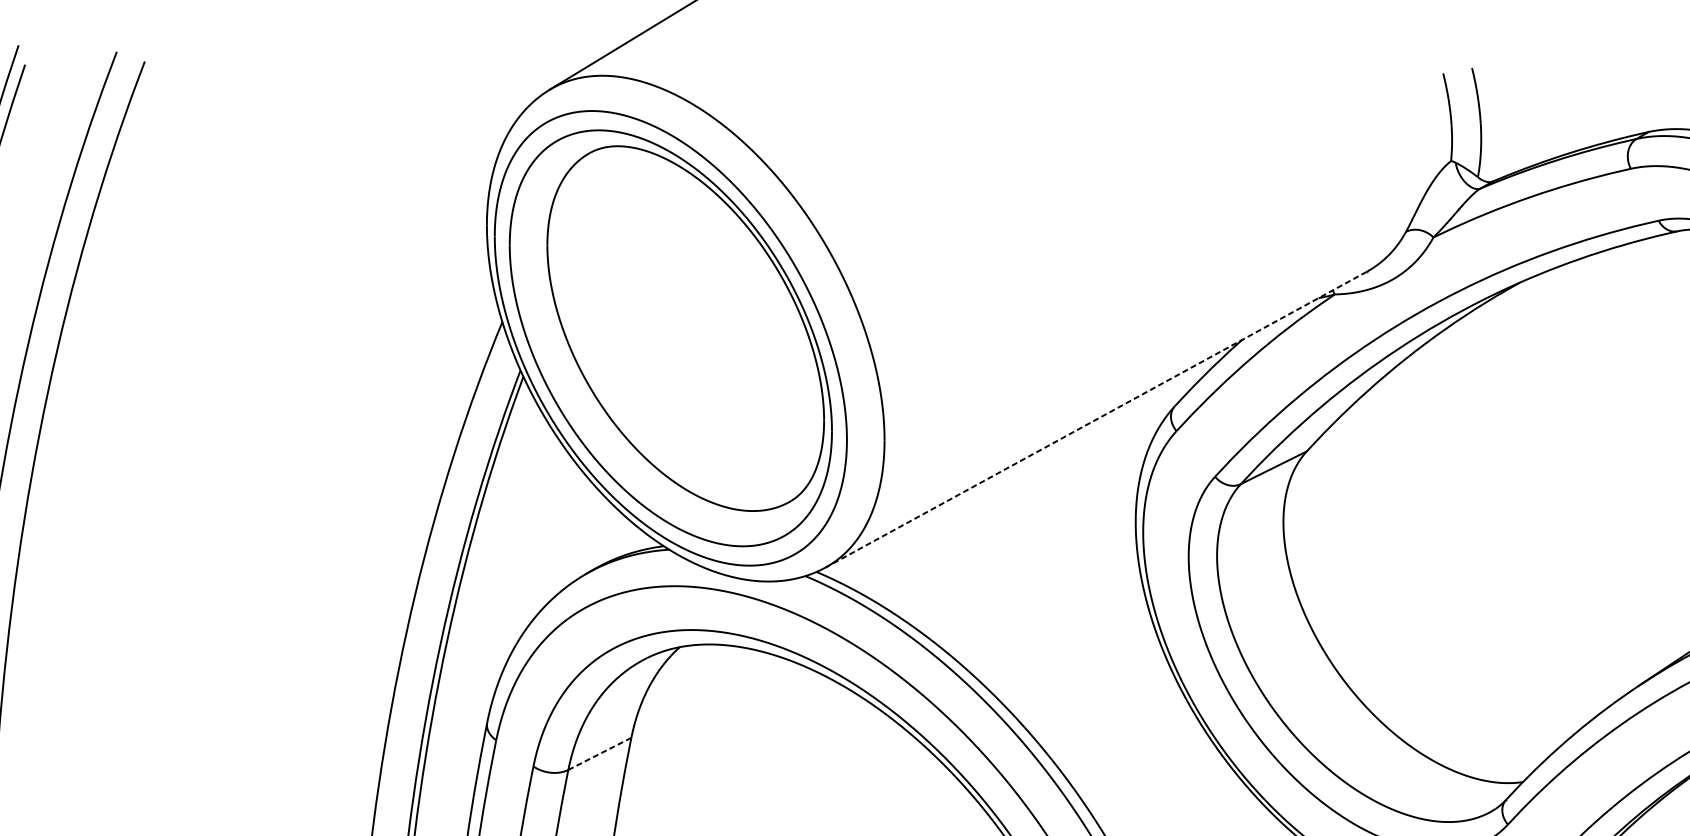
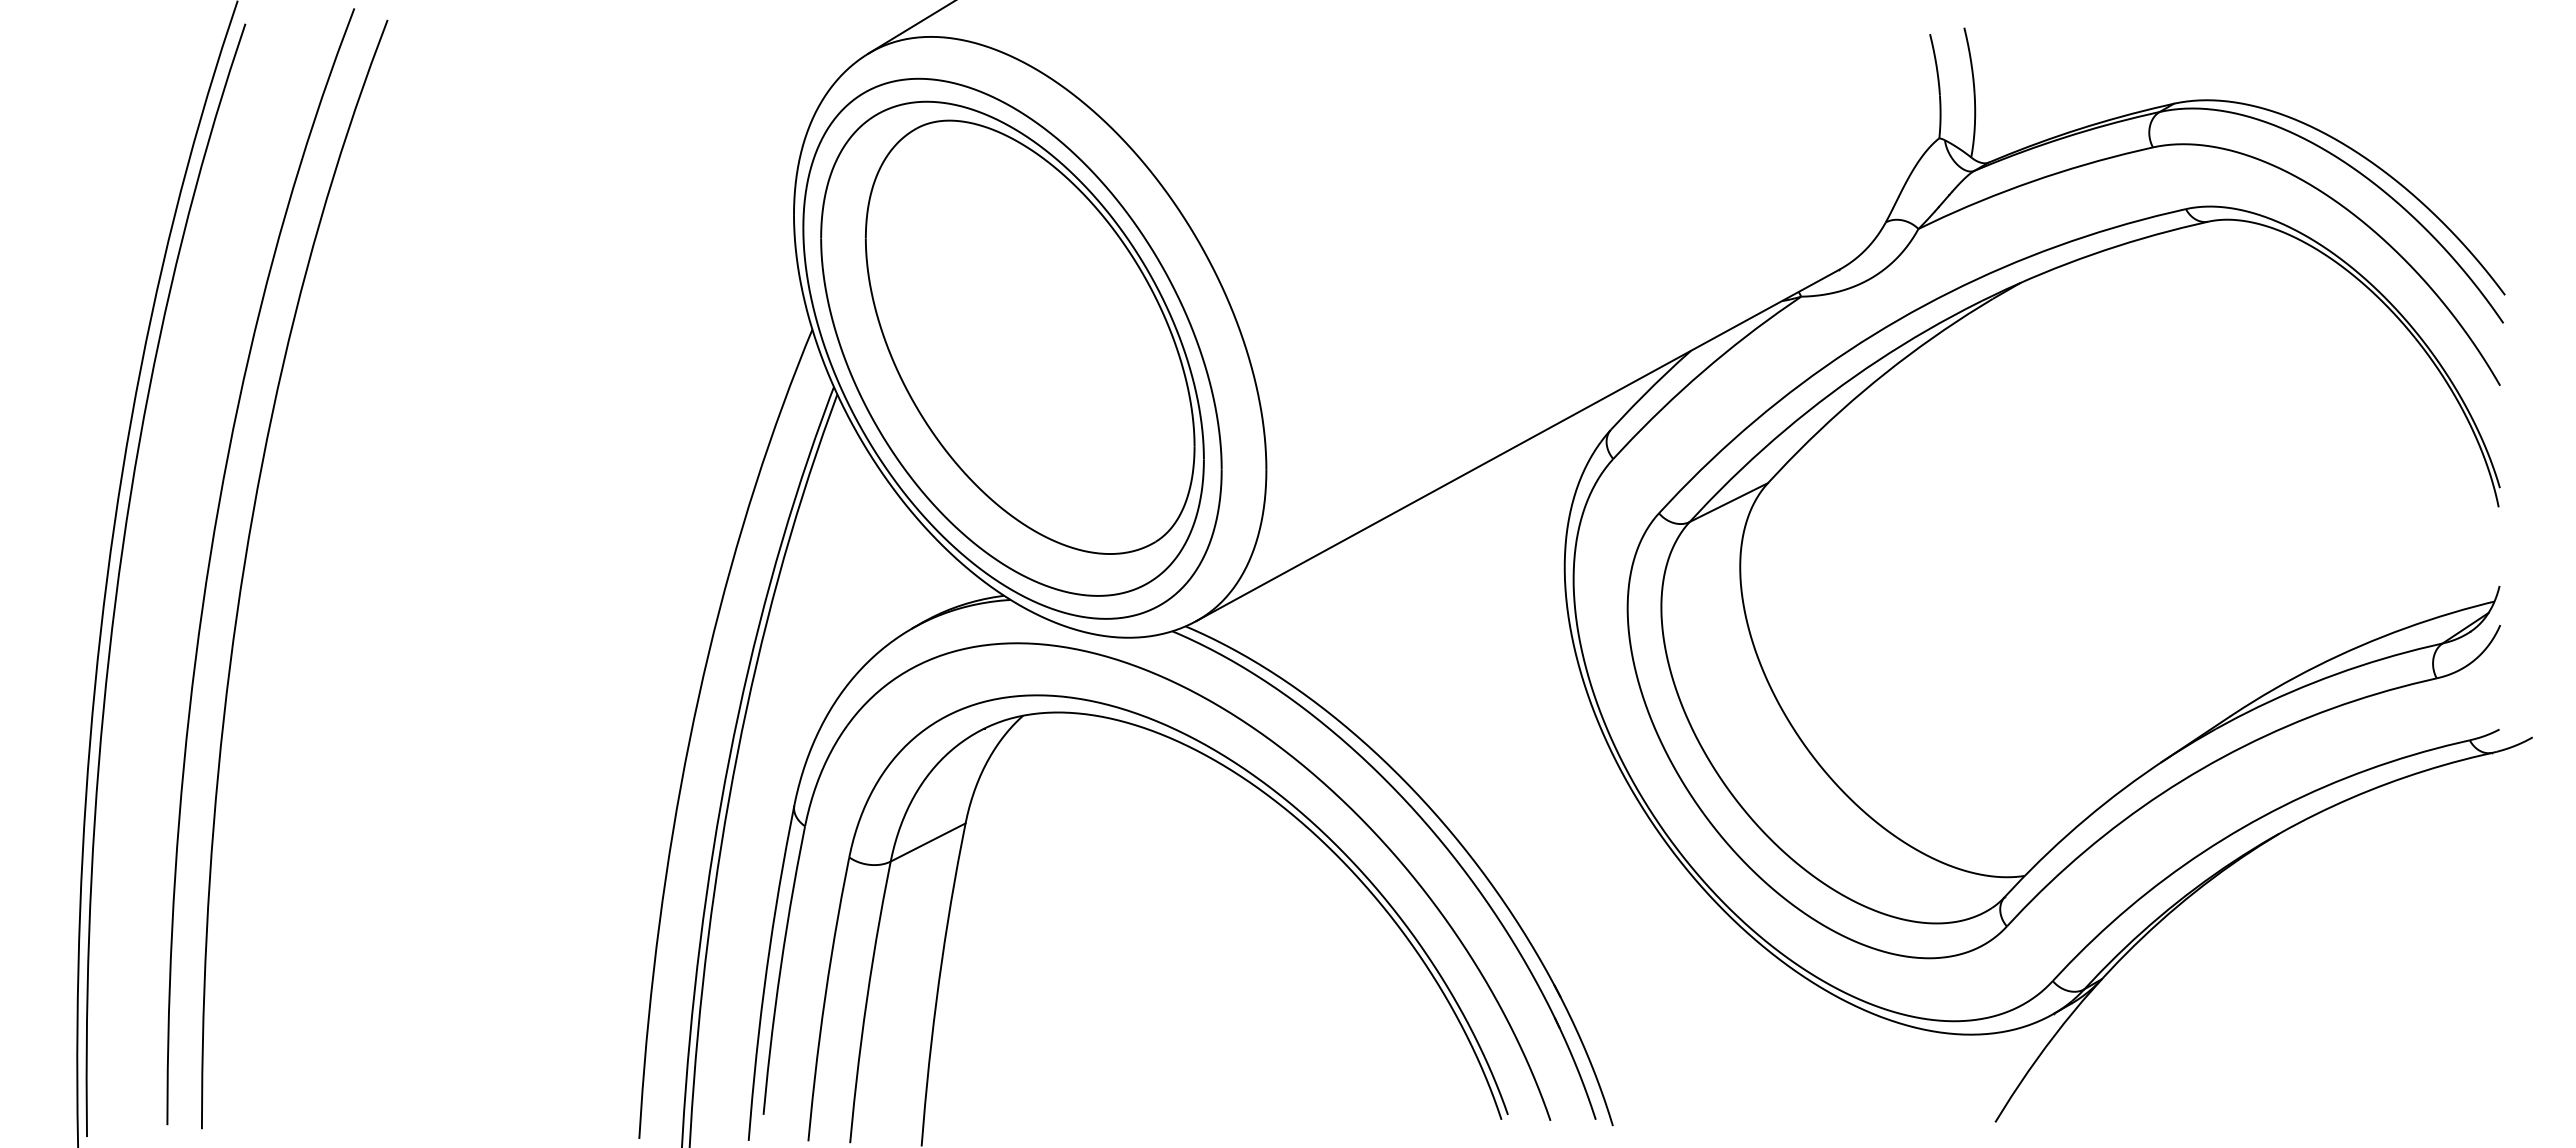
line: (1095, 419) -> (1517, 445), dashed -> solid
line: (600, 753) -> (928, 842), dashed -> solid

